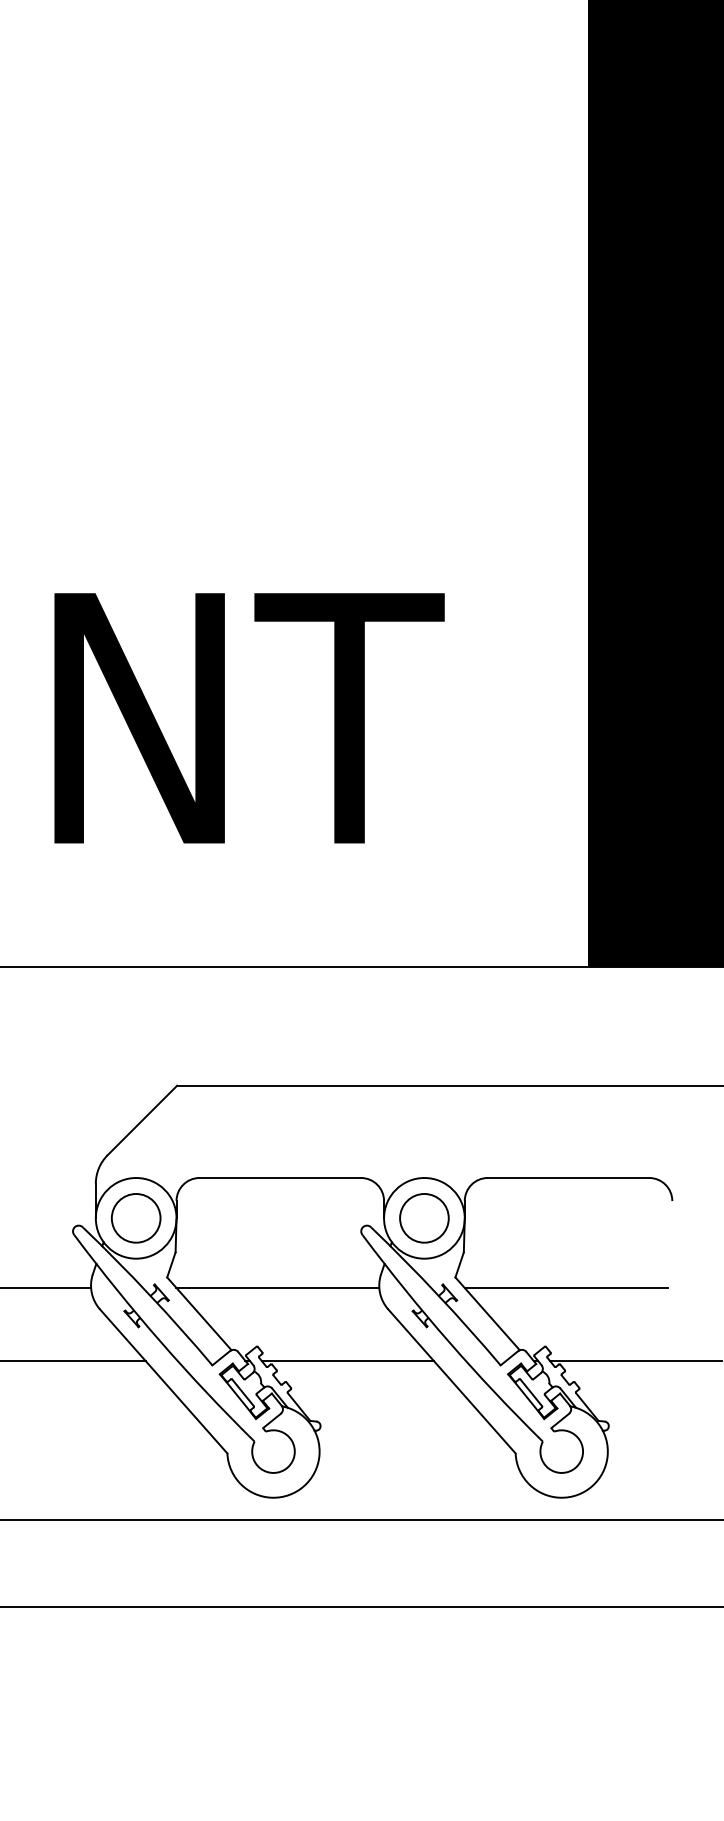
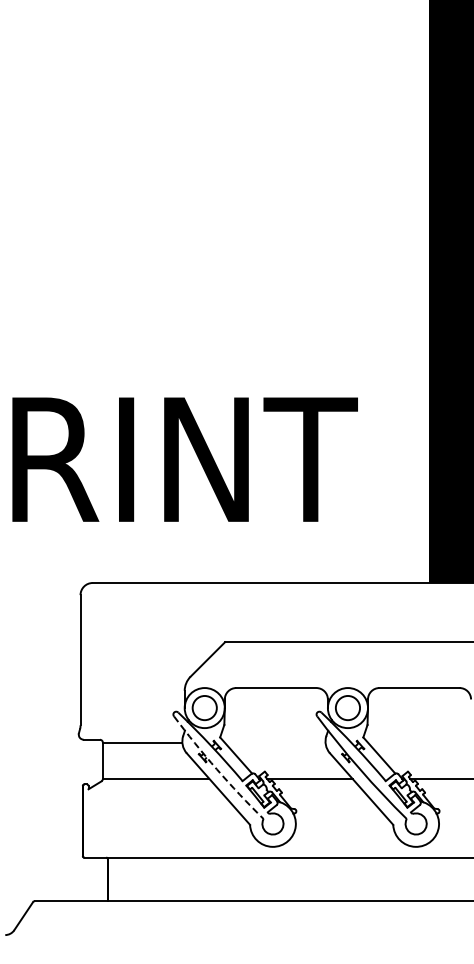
line: (276, 1287) -> (274, 742), removed
line: (564, 1287) -> (417, 742), removed
arc: (159, 1341) -> (216, 769), solid -> dashed

